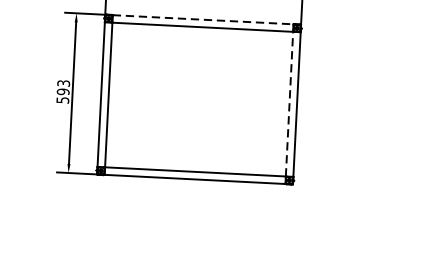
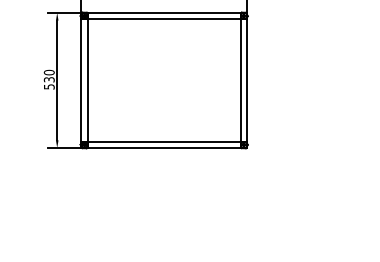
line: (203, 19) -> (164, 12), dashed -> solid
text: (62, 86) -> (48, 75), 593 -> 530
line: (289, 103) -> (240, 79), dashed -> solid

